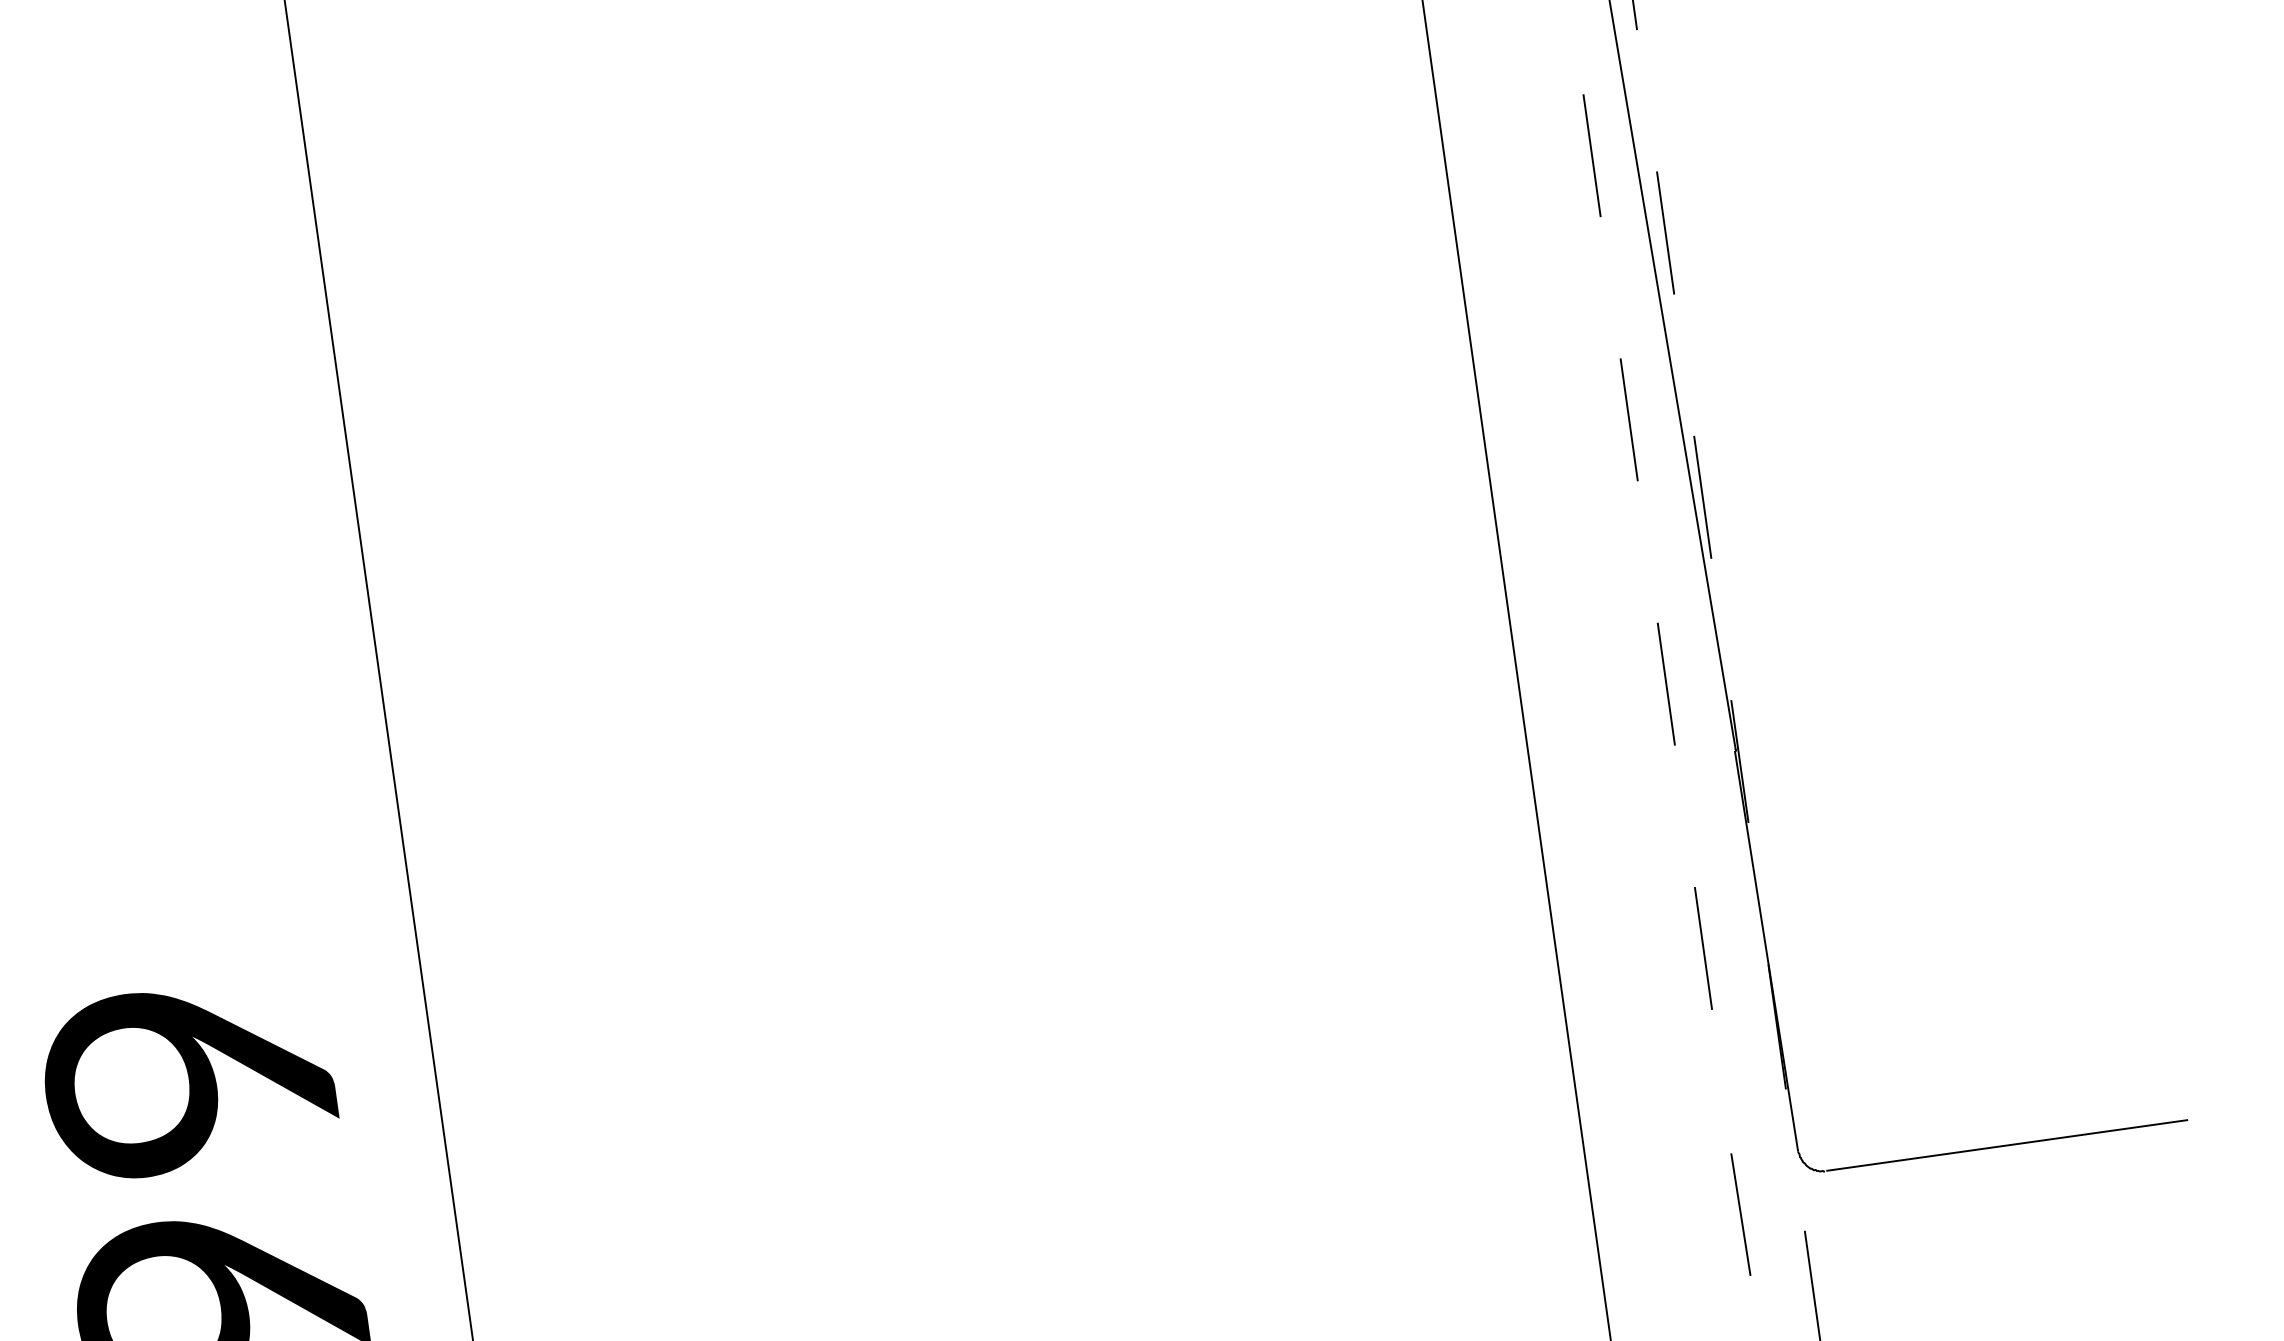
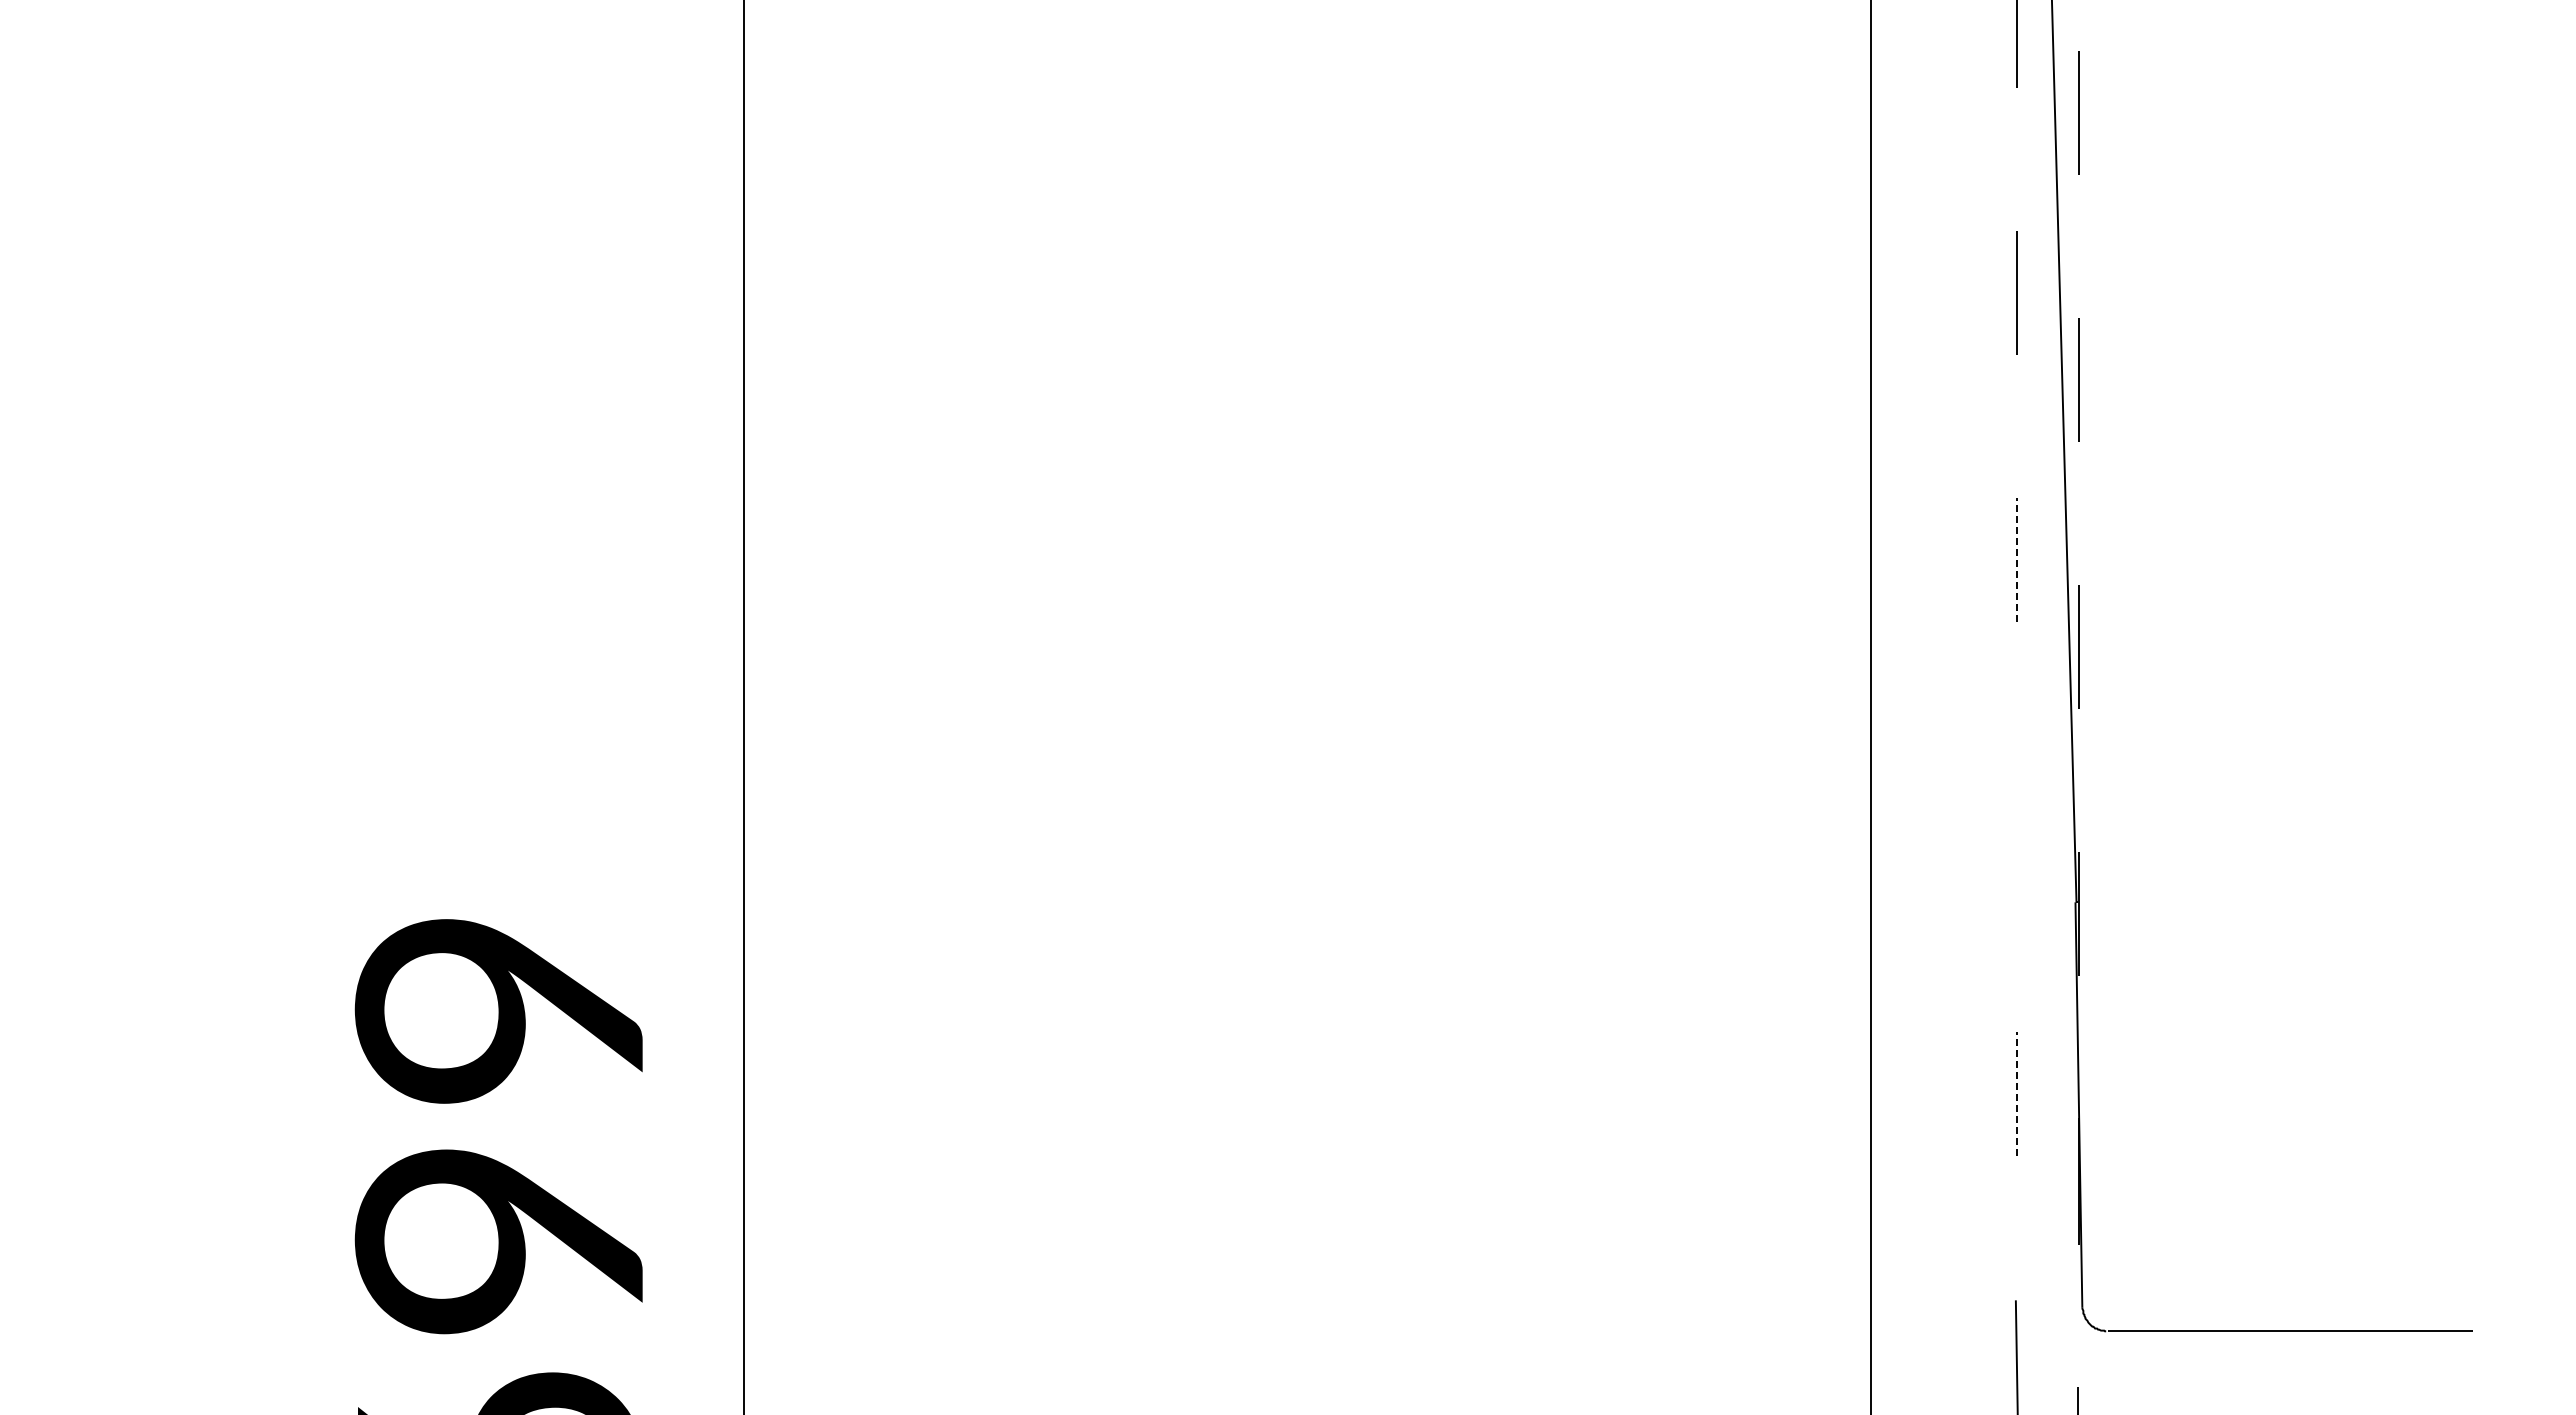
line: (1628, 419) -> (2016, 559), solid -> dashed
line: (1665, 684) -> (2016, 826), removed
line: (1703, 948) -> (2016, 1093), solid -> dashed

